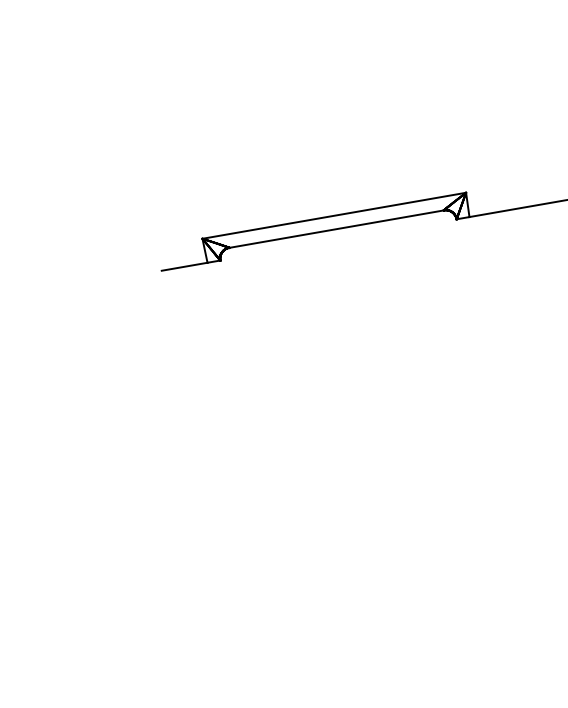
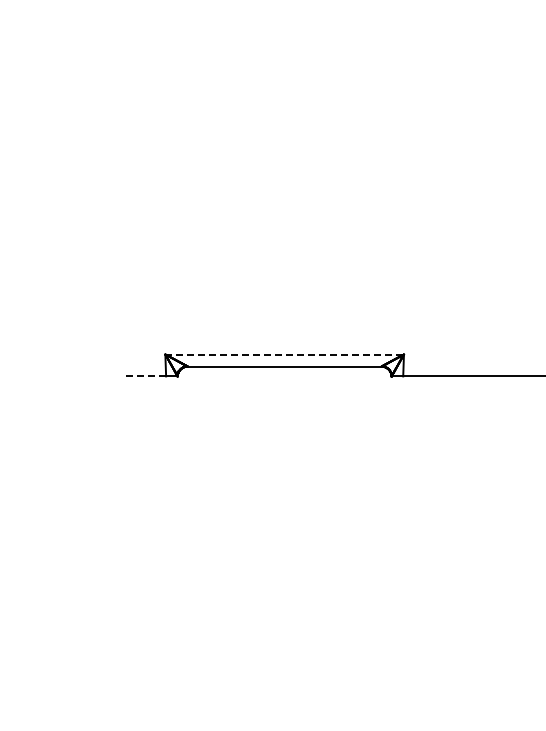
line: (335, 215) -> (285, 354), solid -> dashed
line: (184, 266) -> (145, 376), solid -> dashed

